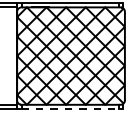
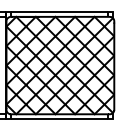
line: (70, 109) -> (59, 118), dashed -> solid

